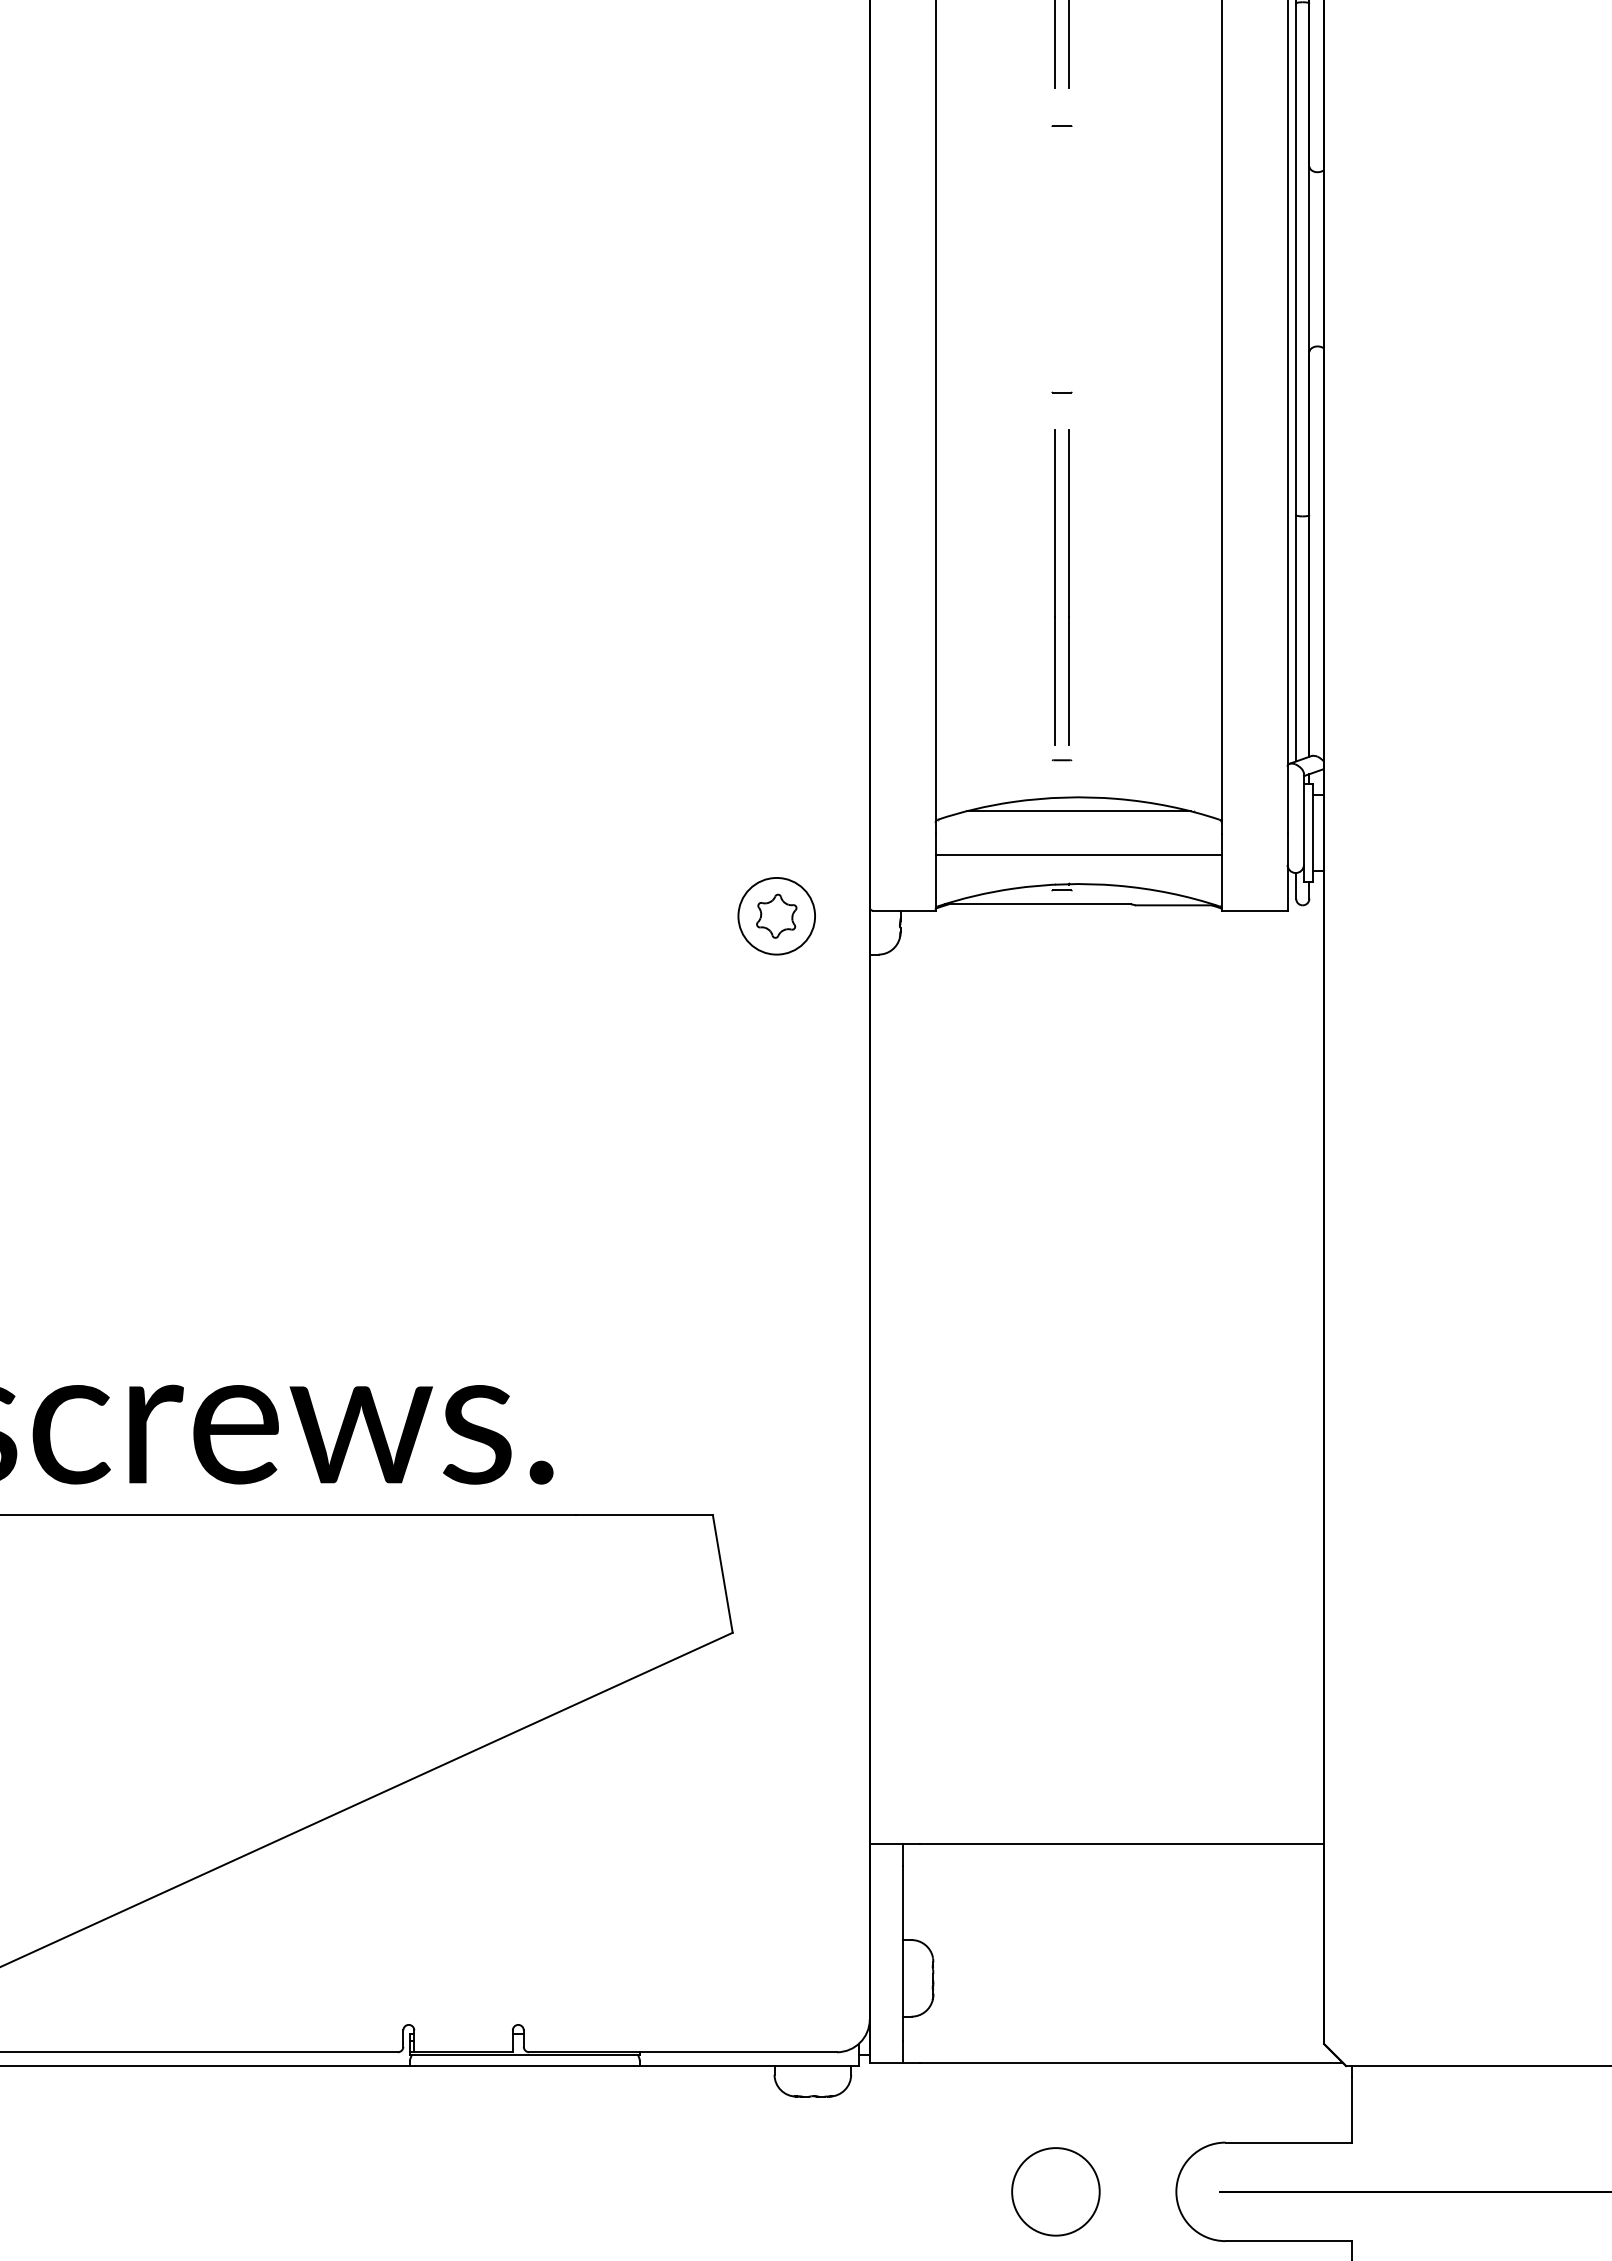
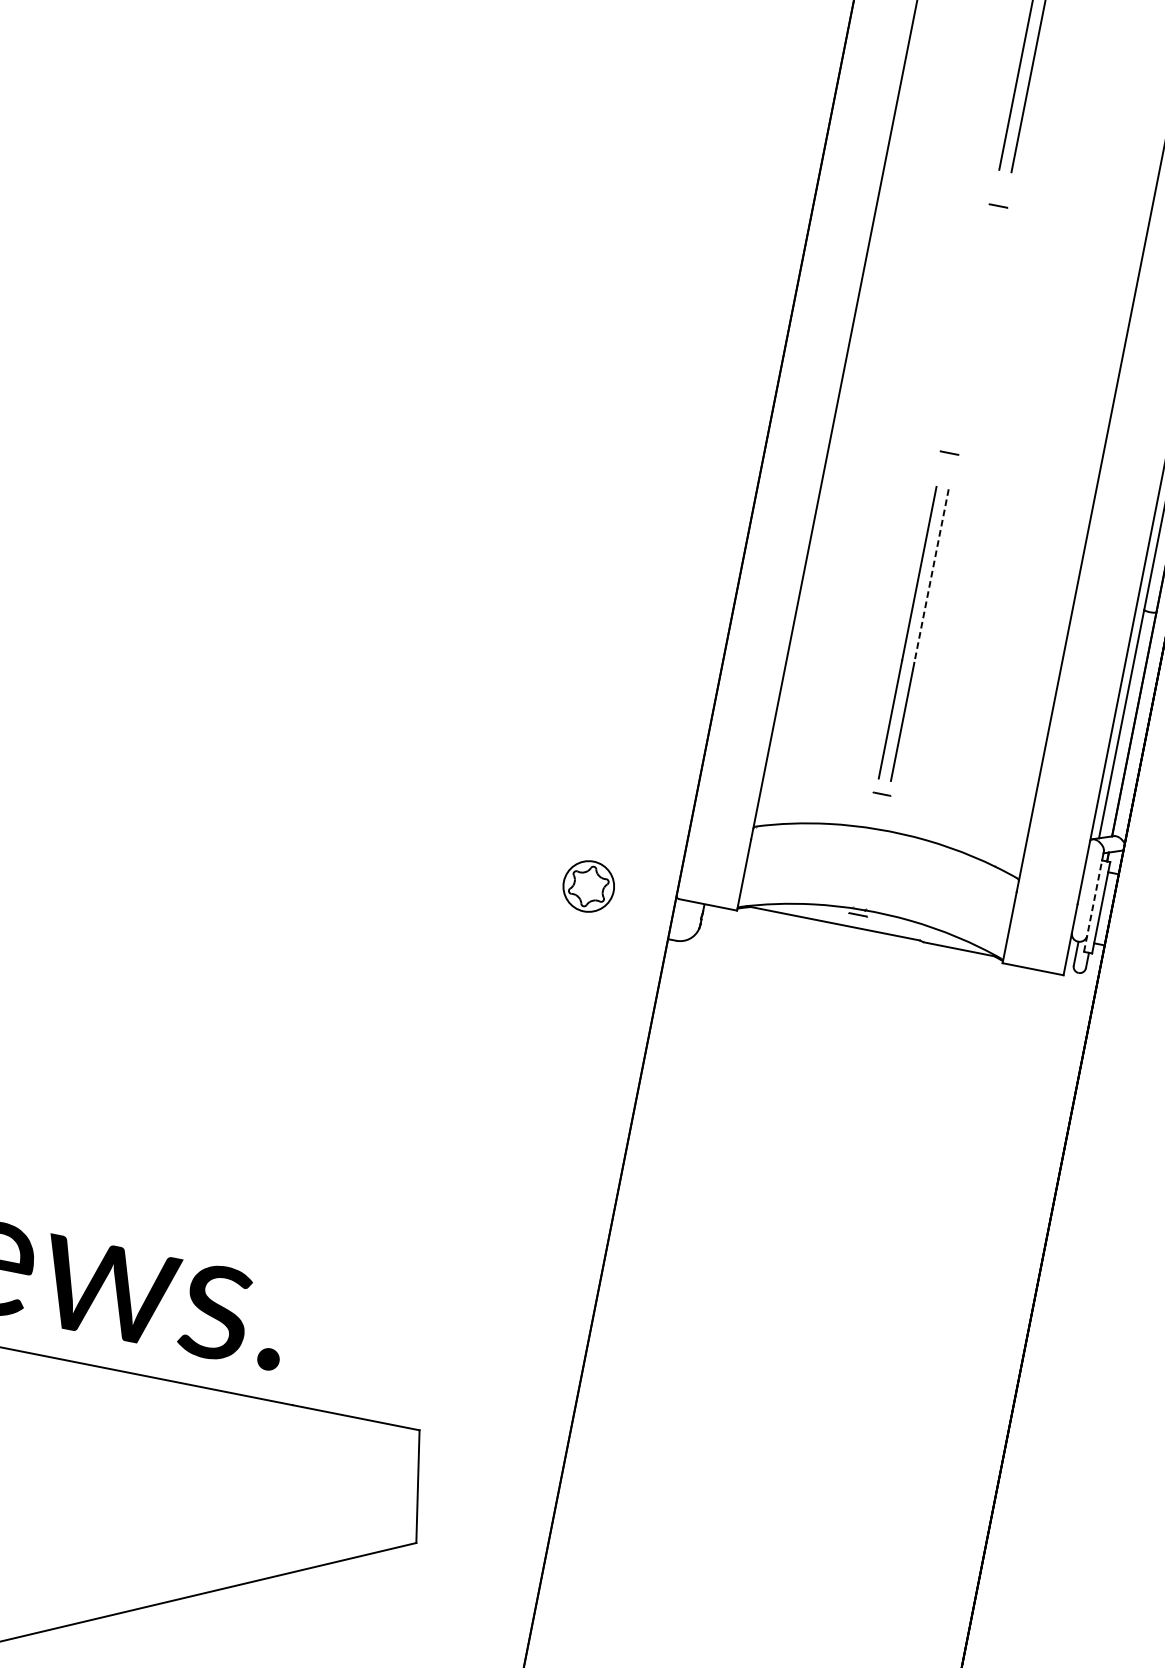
line: (1068, 523) -> (931, 575), solid -> dashed
line: (1078, 811) -> (887, 844), removed
line: (1303, 832) -> (1092, 905), solid -> dashed
line: (1078, 854) -> (880, 884), removed
circle: (776, 915) -> (588, 885), size x0.7

